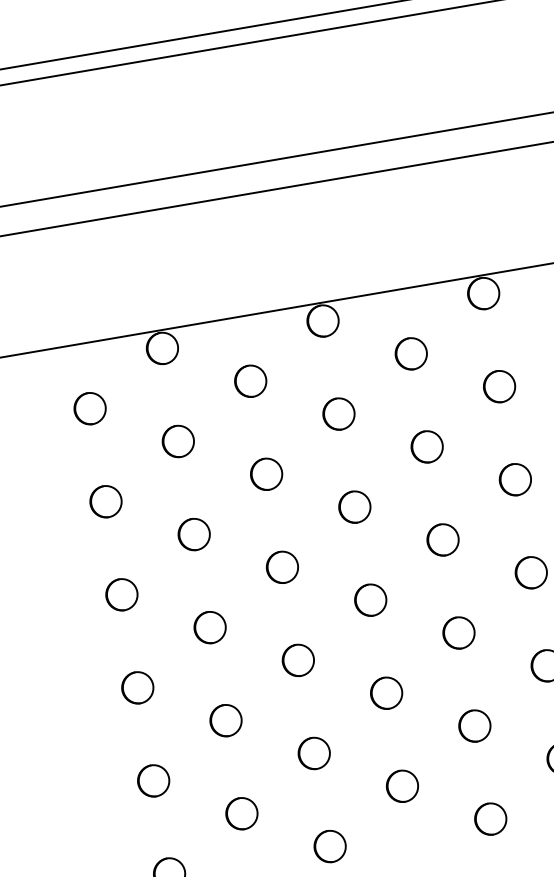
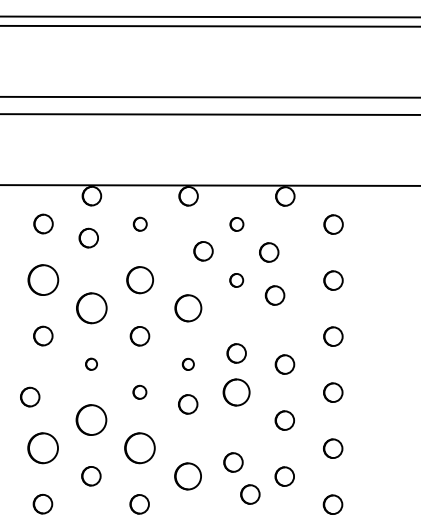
part: (410, 354) -> (236, 224), size x0.7
part: (251, 381) -> (140, 224), size x0.7
part: (500, 386) -> (269, 252), moved
part: (339, 414) -> (203, 251), moved
part: (177, 440) -> (88, 237), moved
part: (426, 447) -> (236, 280), size x0.7
part: (265, 474) -> (139, 280), size x1.4
part: (514, 479) -> (274, 295), moved
part: (105, 500) -> (43, 279), size x1.6
part: (355, 507) -> (188, 308), size x1.4
part: (193, 533) -> (91, 307), size x1.6
part: (442, 540) -> (236, 353), moved
part: (371, 600) -> (188, 364), size x0.6
part: (210, 628) -> (91, 364), size x0.6
part: (458, 633) -> (236, 392), size x1.4
part: (297, 660) -> (139, 392), size x0.7
part: (138, 686) -> (30, 396), moved
part: (387, 693) -> (188, 404), moved
part: (226, 721) -> (91, 420), size x1.6
part: (474, 726) -> (233, 462), moved
part: (313, 753) -> (139, 448), size x1.6
part: (152, 779) -> (42, 447), size x1.6
part: (401, 786) -> (187, 476), size x1.4
part: (490, 818) -> (250, 494), moved

